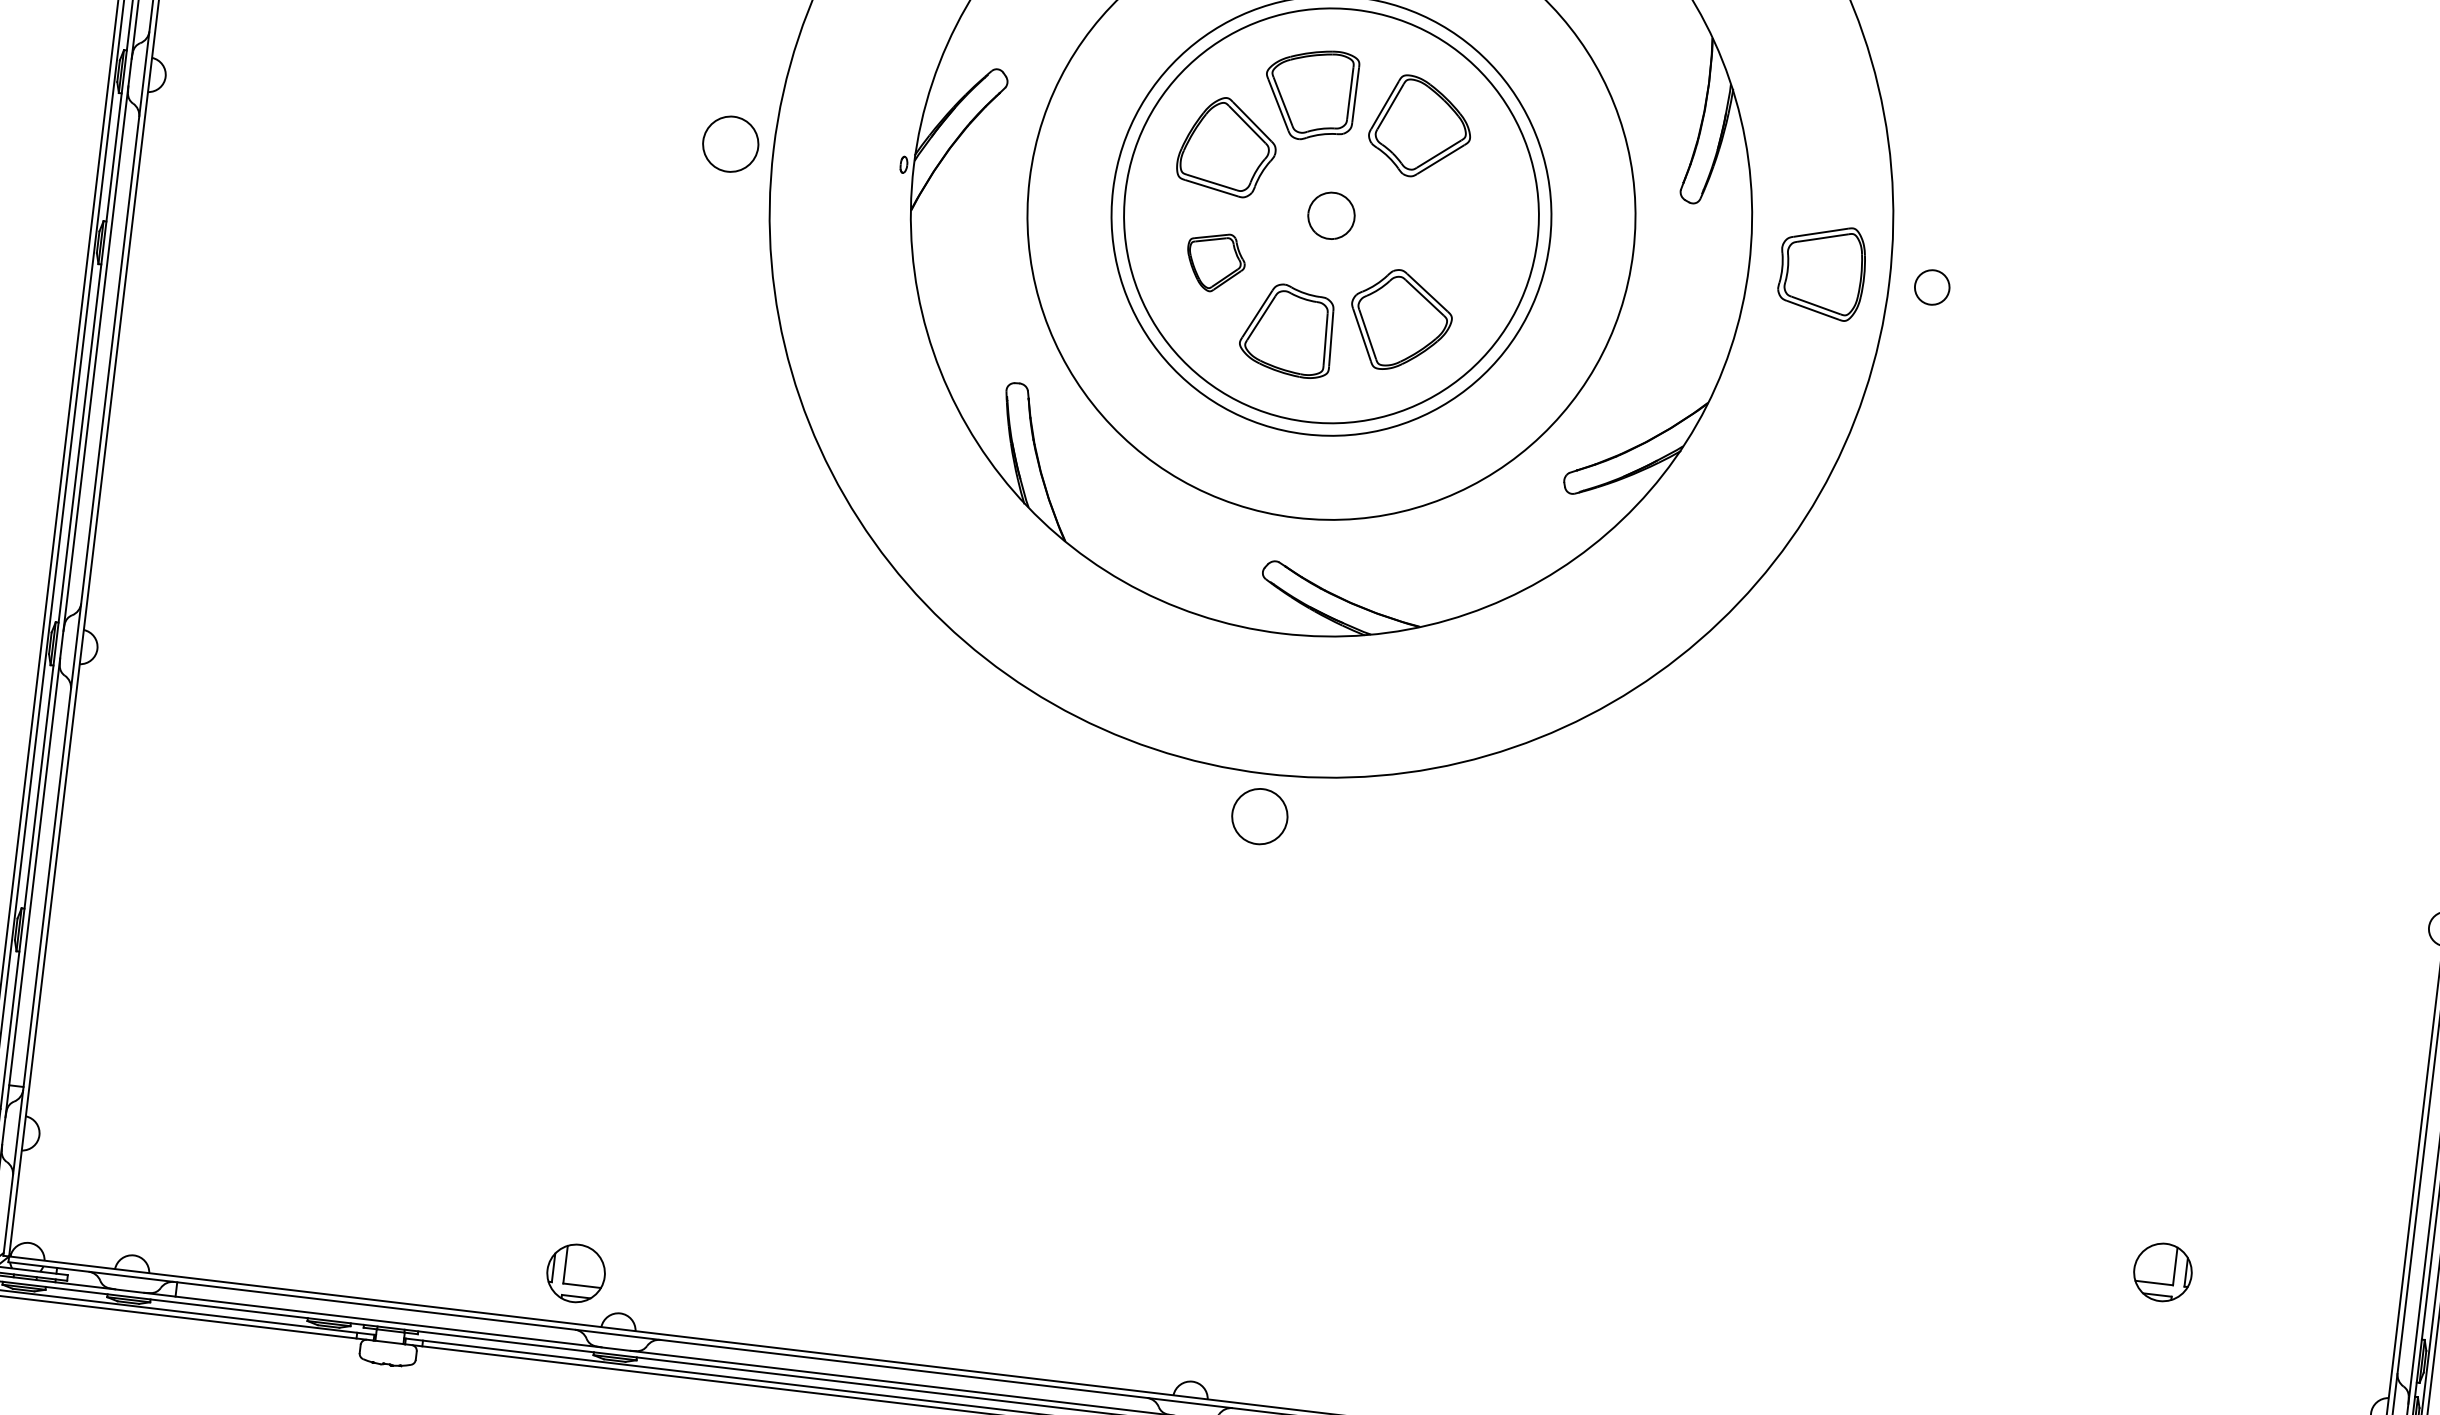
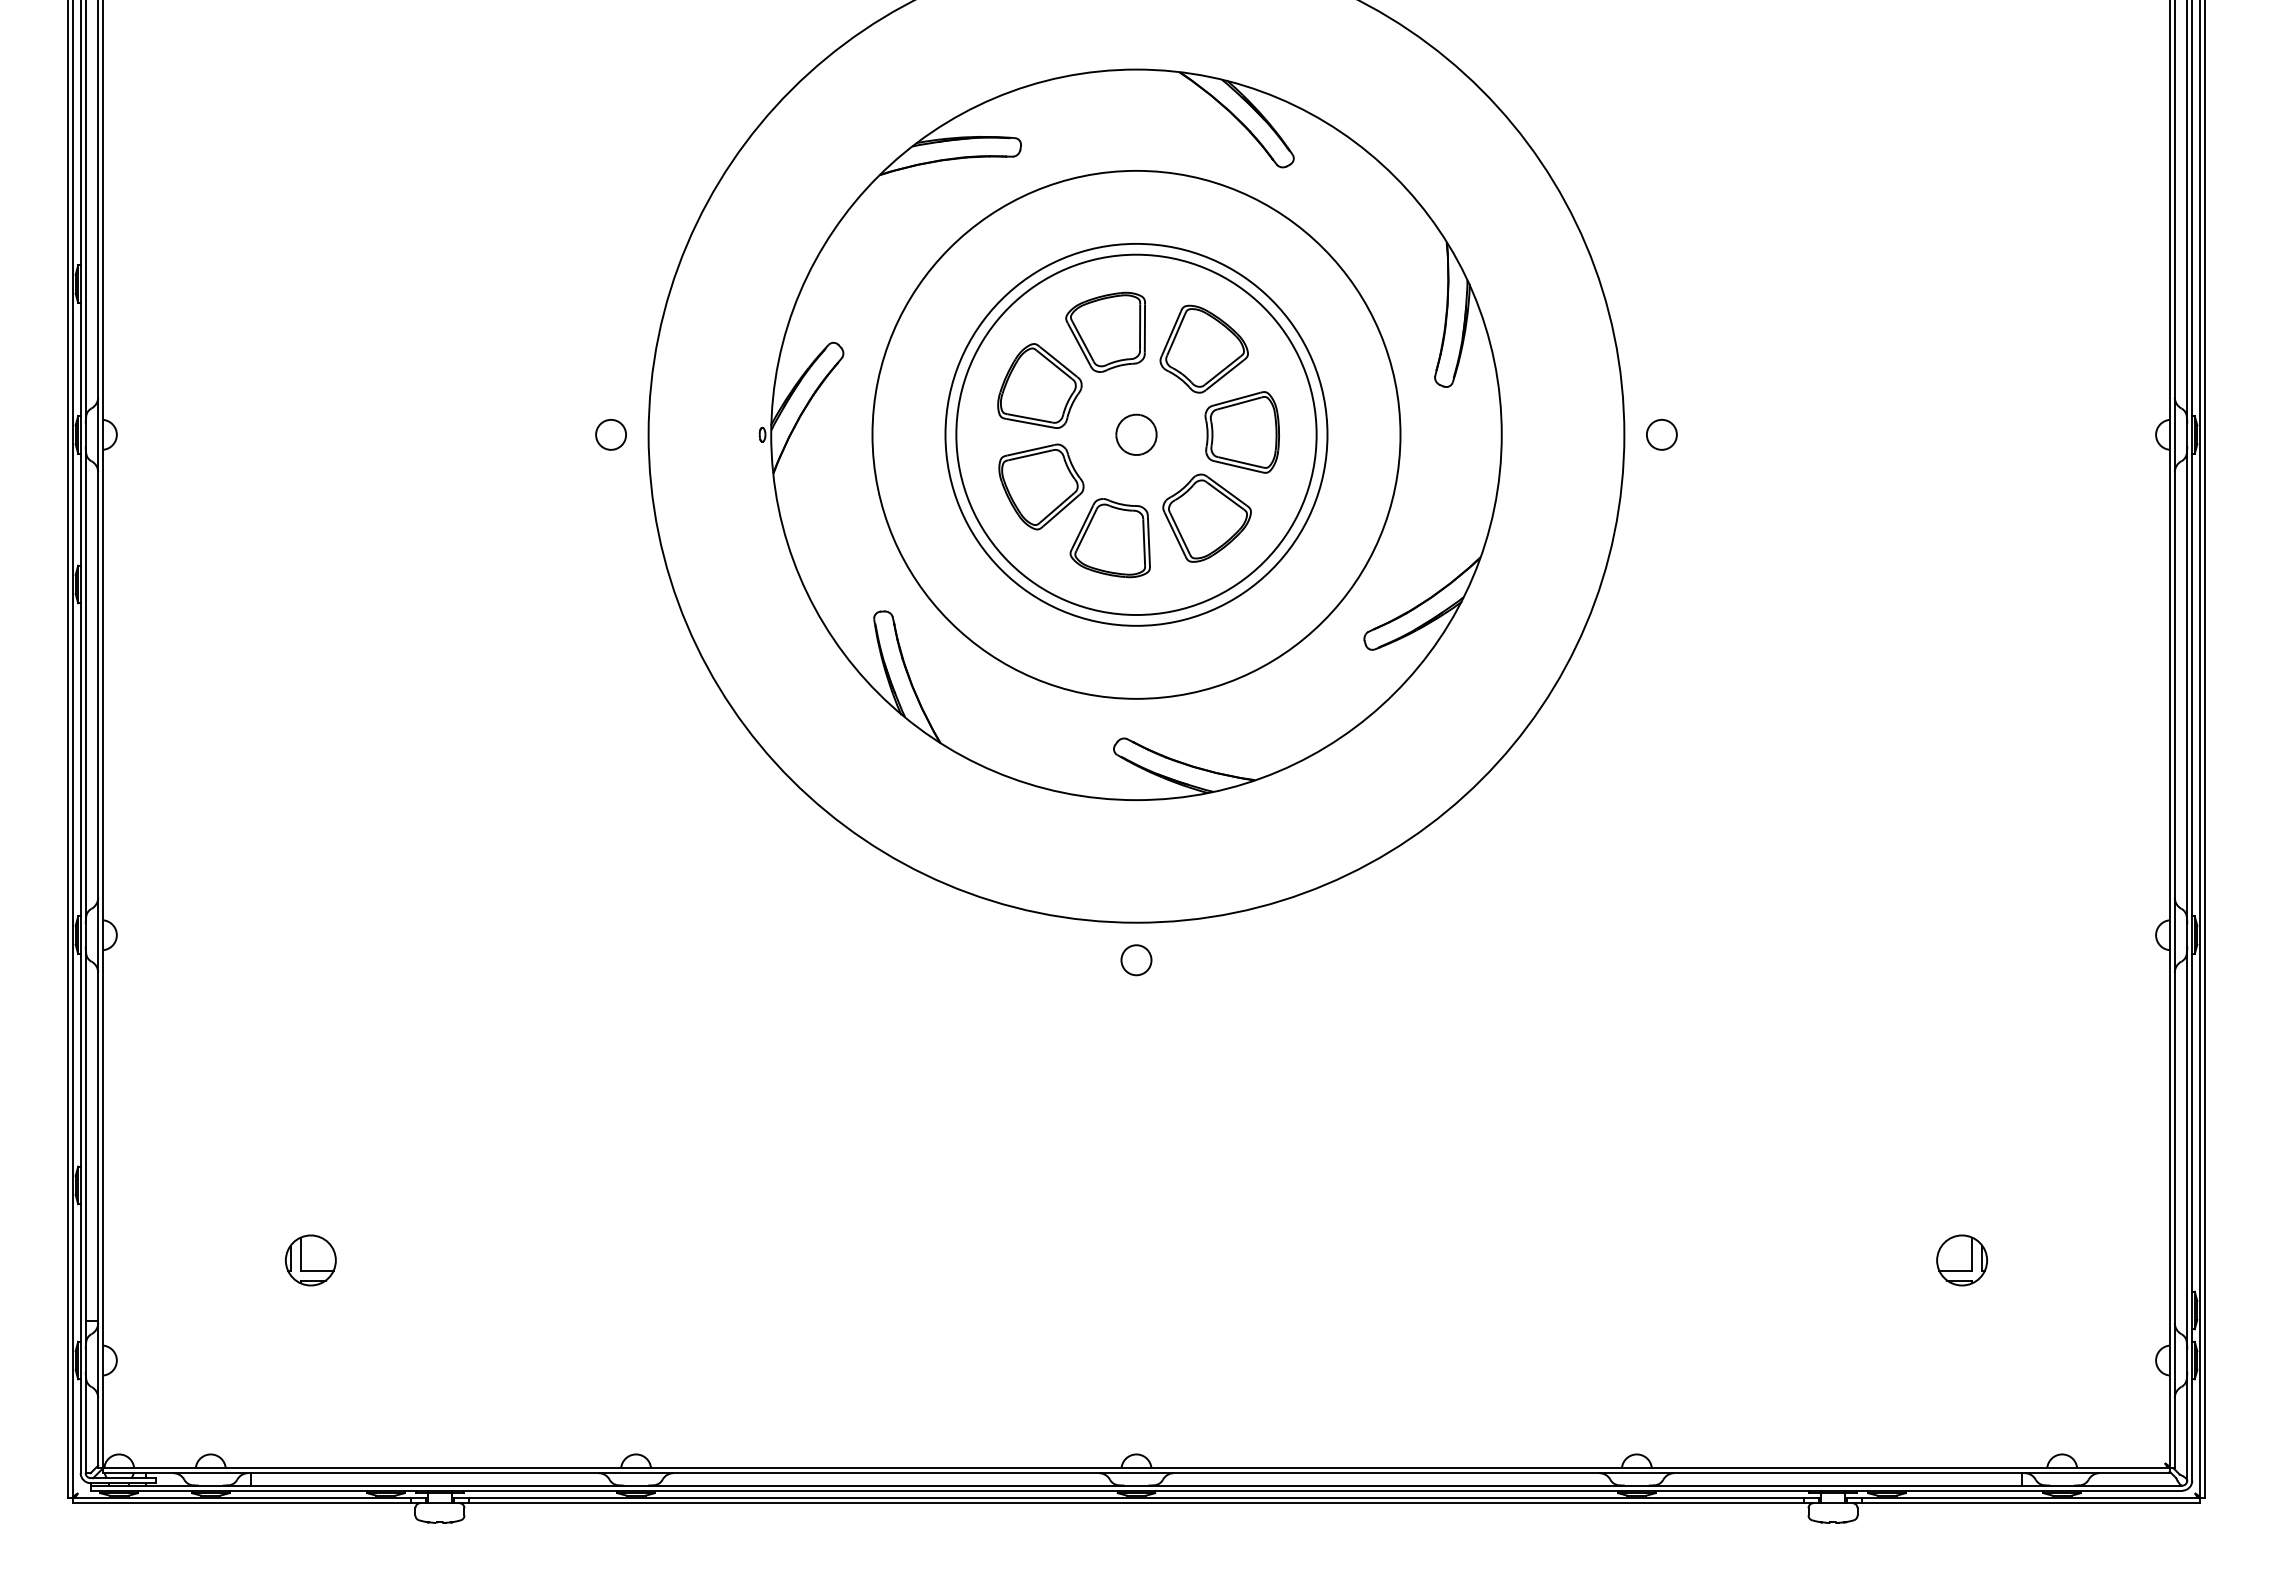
circle: (731, 143) -> (611, 434), size x0.62
part: (1215, 261) -> (1041, 486), size x1.67
part: (1821, 271) -> (1241, 432), moved
circle: (1259, 816) -> (1136, 960), size x0.62
part: (575, 1273) -> (310, 1260), moved

